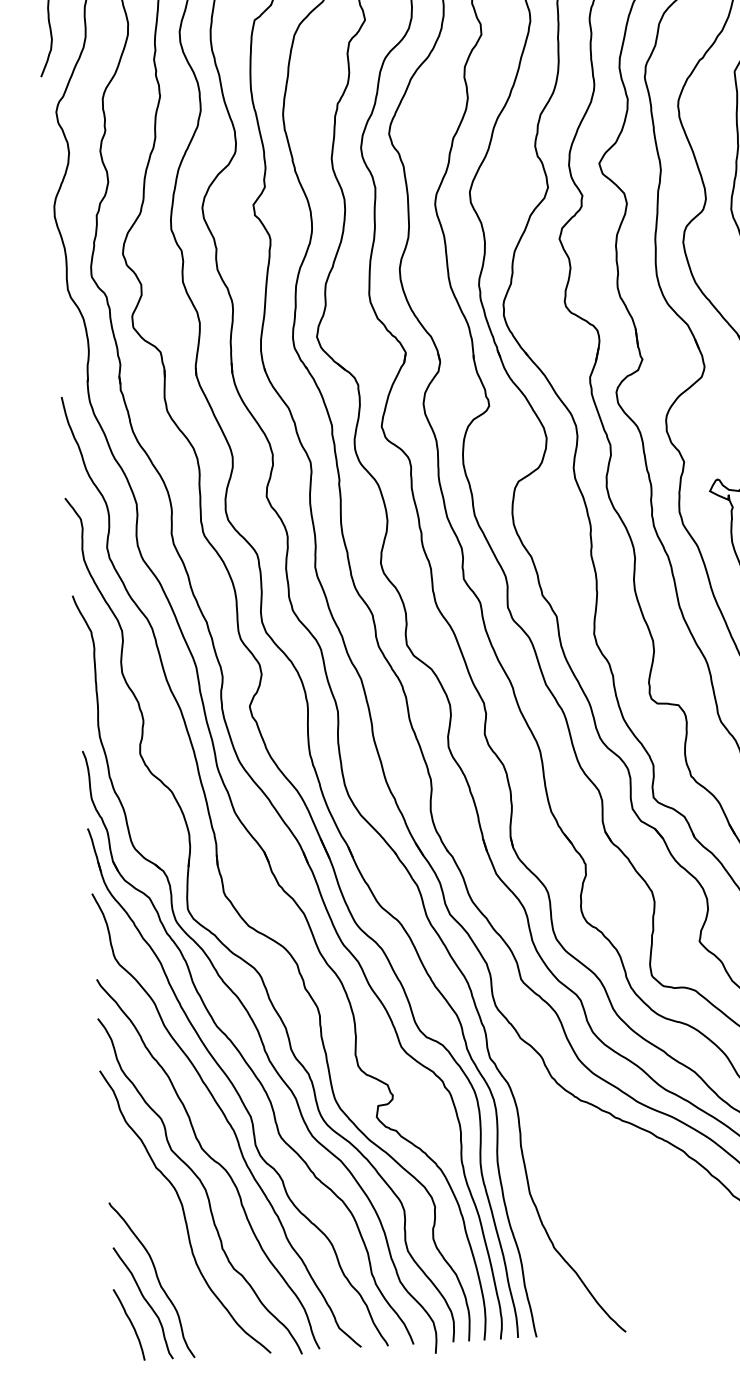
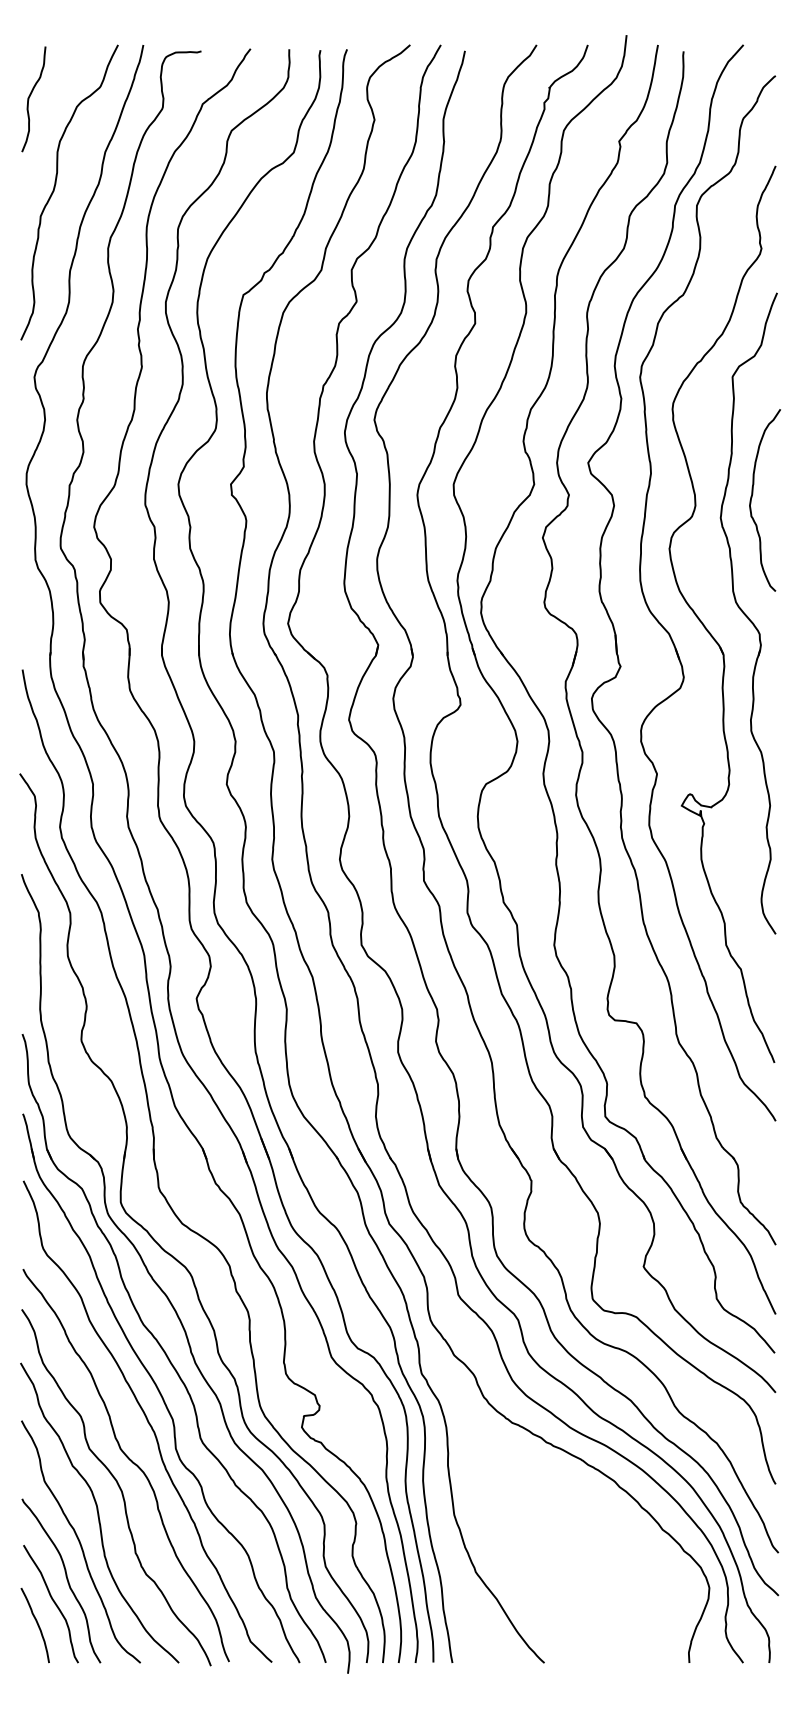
curve: (168, 1240) -> (80, 1541), added

